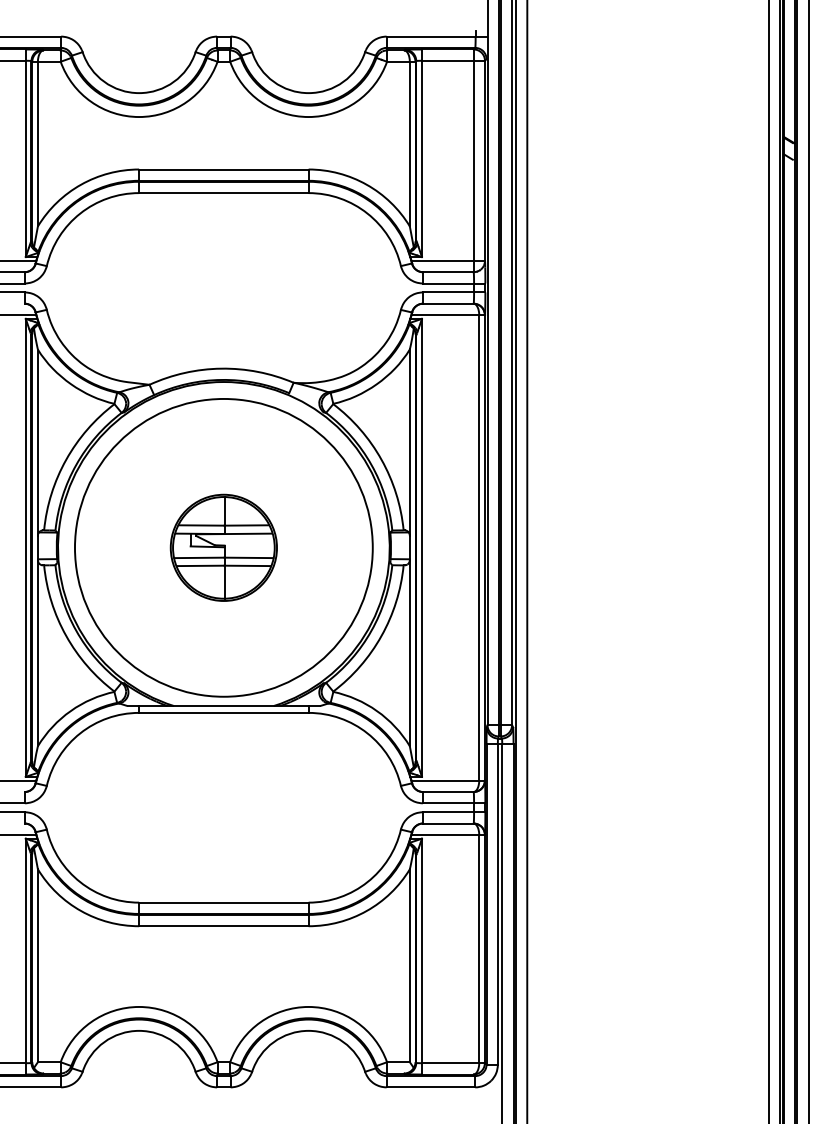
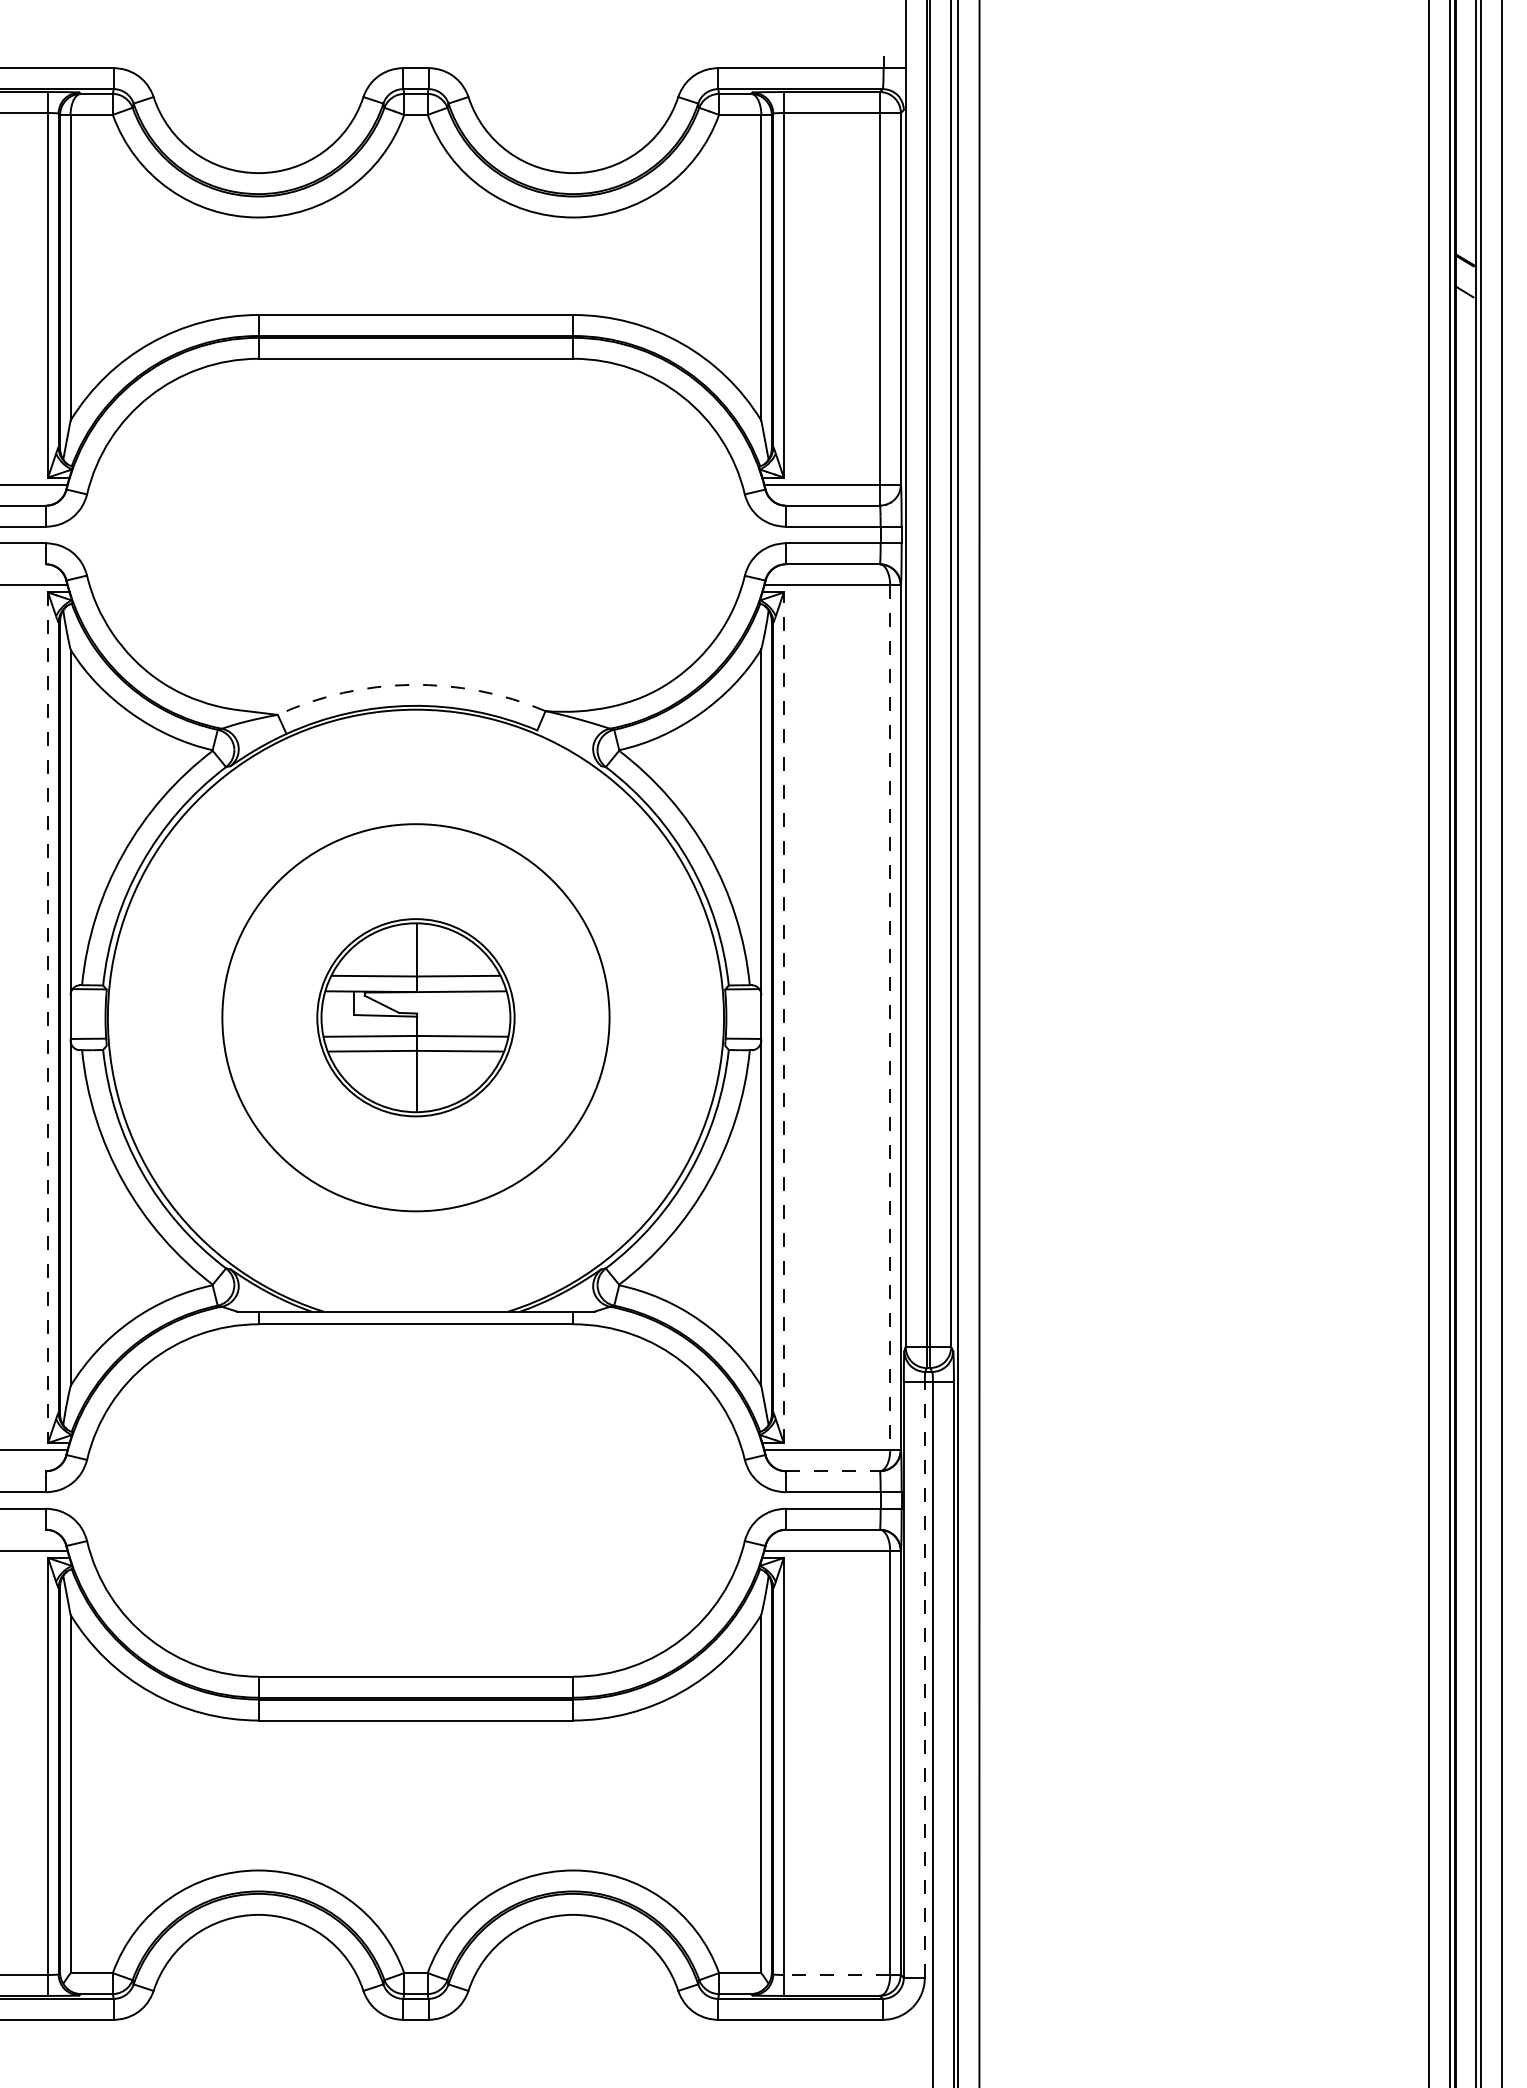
arc: (221, 368) -> (411, 684), solid -> dashed
line: (25, 547) -> (47, 1017), solid -> dashed
circle: (223, 547) -> (415, 1017), size x0.7
line: (421, 547) -> (783, 1017), solid -> dashed
line: (479, 547) -> (890, 1017), solid -> dashed
line: (448, 792) -> (833, 1472), solid -> dashed
line: (497, 904) -> (924, 1680), solid -> dashed
line: (450, 1063) -> (836, 1975), solid -> dashed

